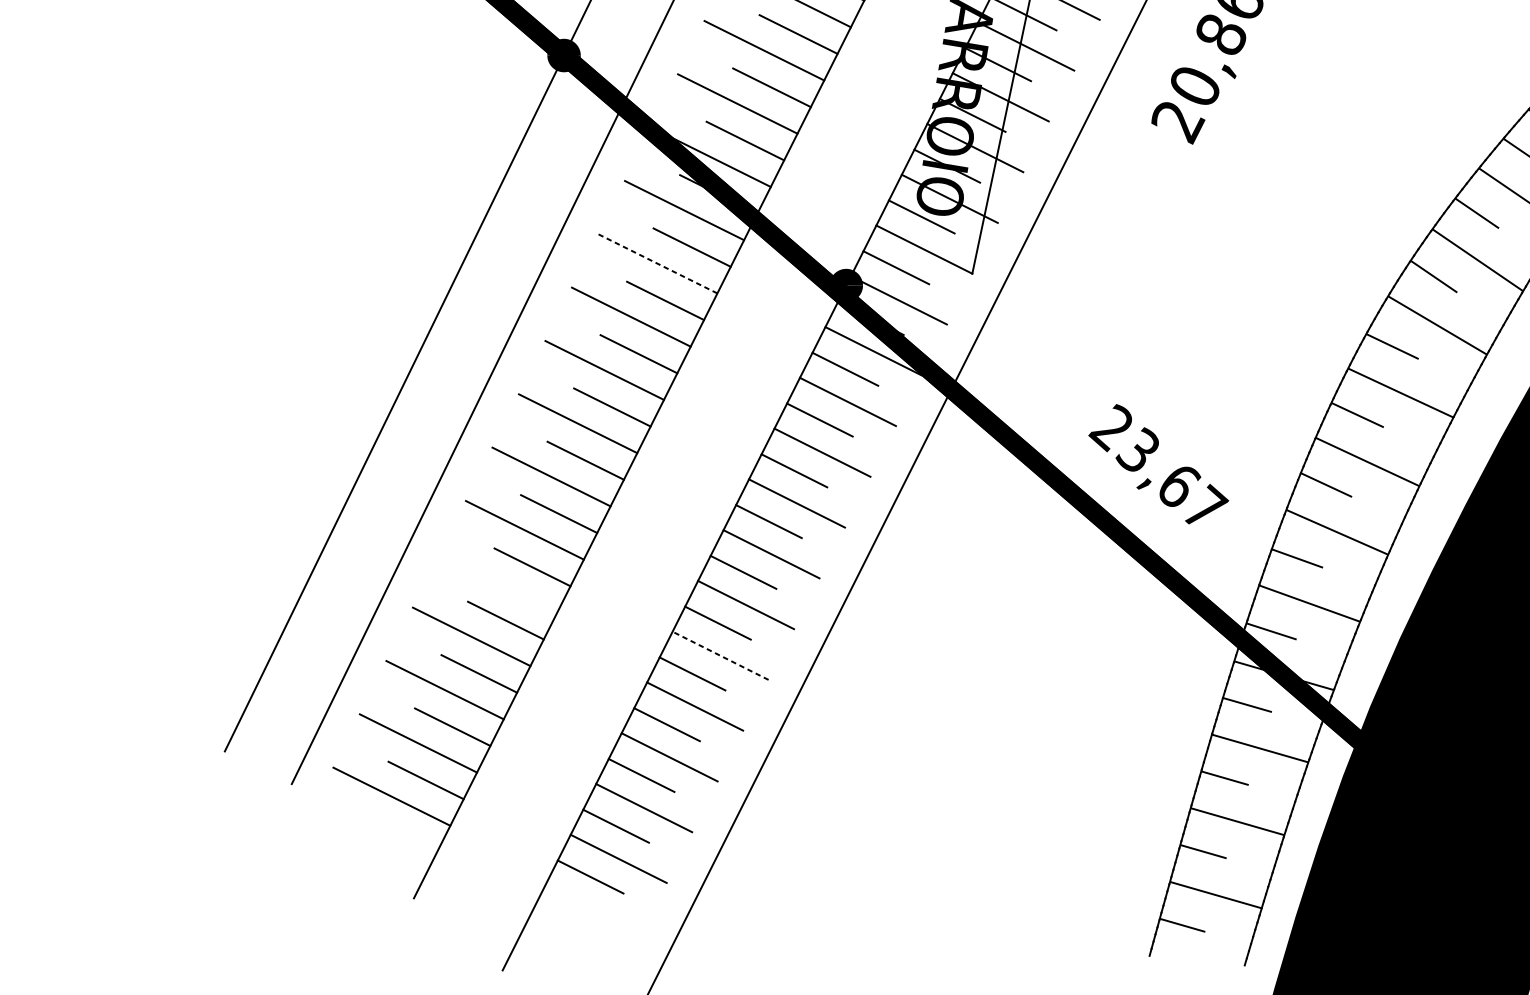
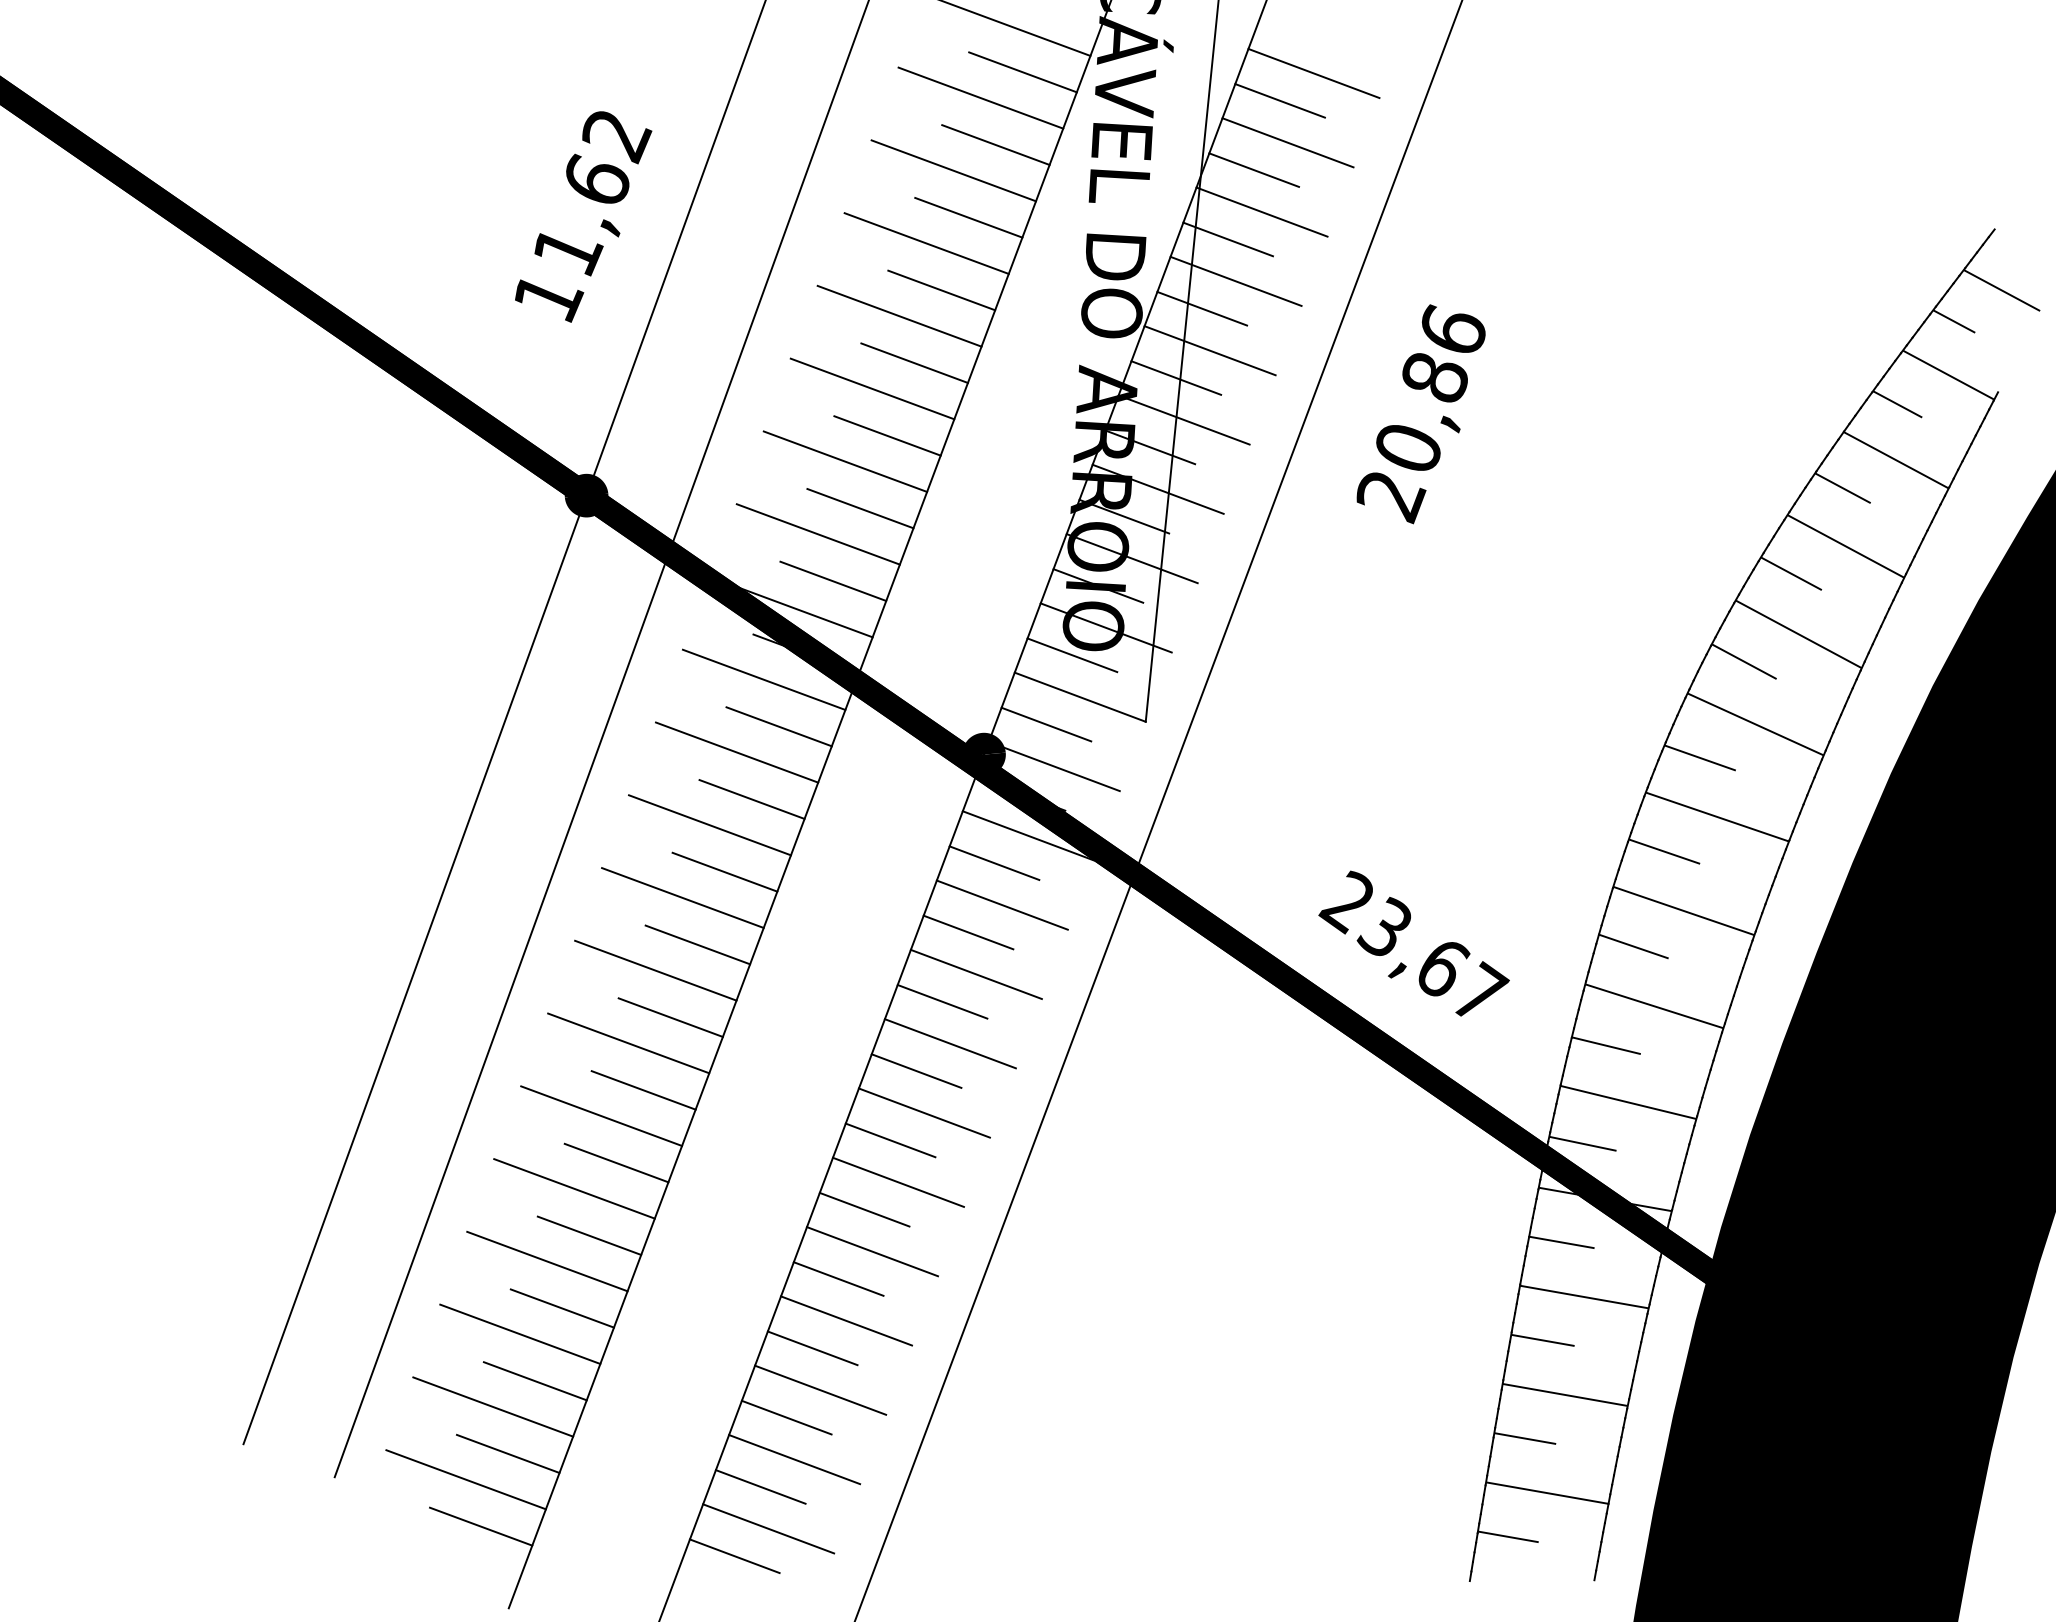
line: (658, 263) -> (737, 752), dashed -> solid
line: (498, 583) -> (574, 1188), added
line: (720, 655) -> (872, 1251), dashed -> solid
line: (399, 833) -> (480, 1526), added

